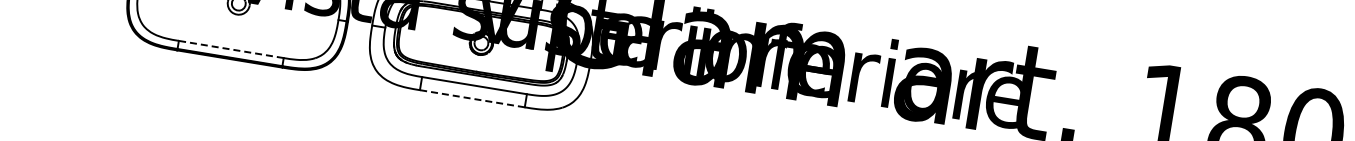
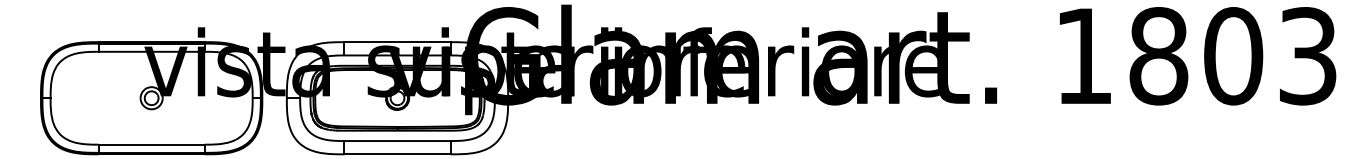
line: (231, 49) -> (151, 144), dashed -> solid
line: (472, 98) -> (397, 154), dashed -> solid

